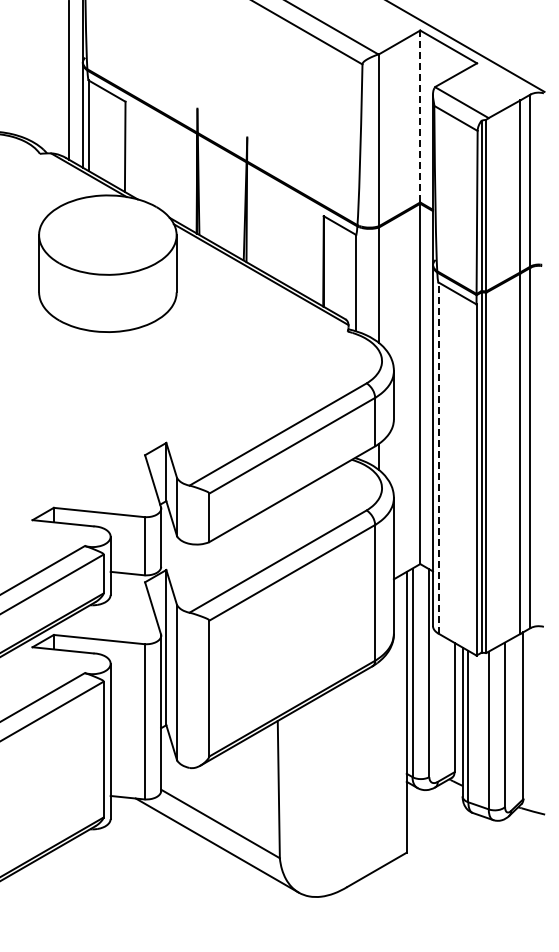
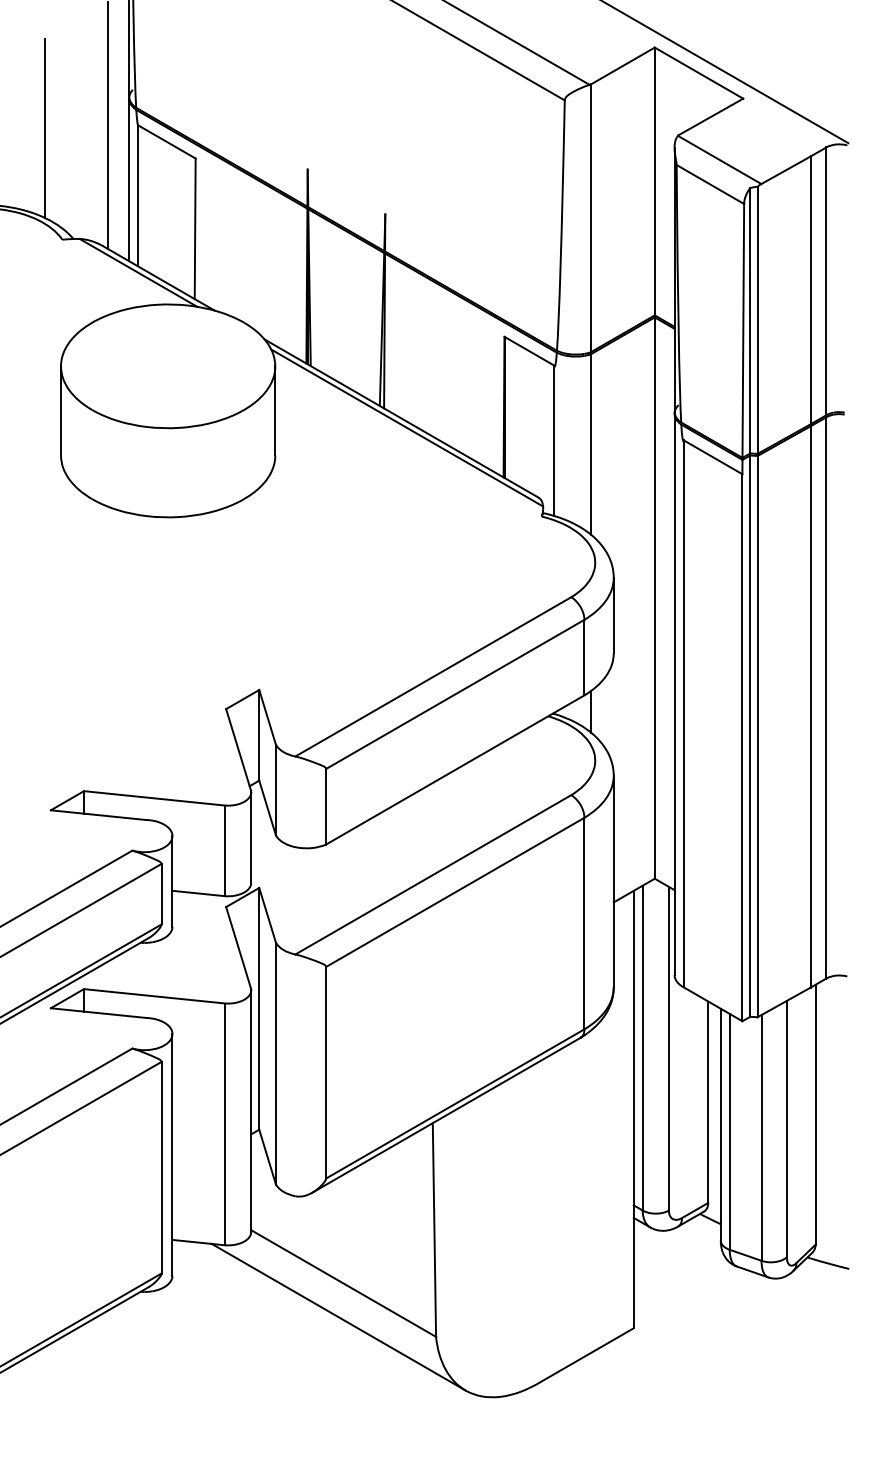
line: (28, 82) -> (44, 128), added
line: (420, 116) -> (655, 181), dashed -> solid
line: (438, 458) -> (683, 714), dashed -> solid

